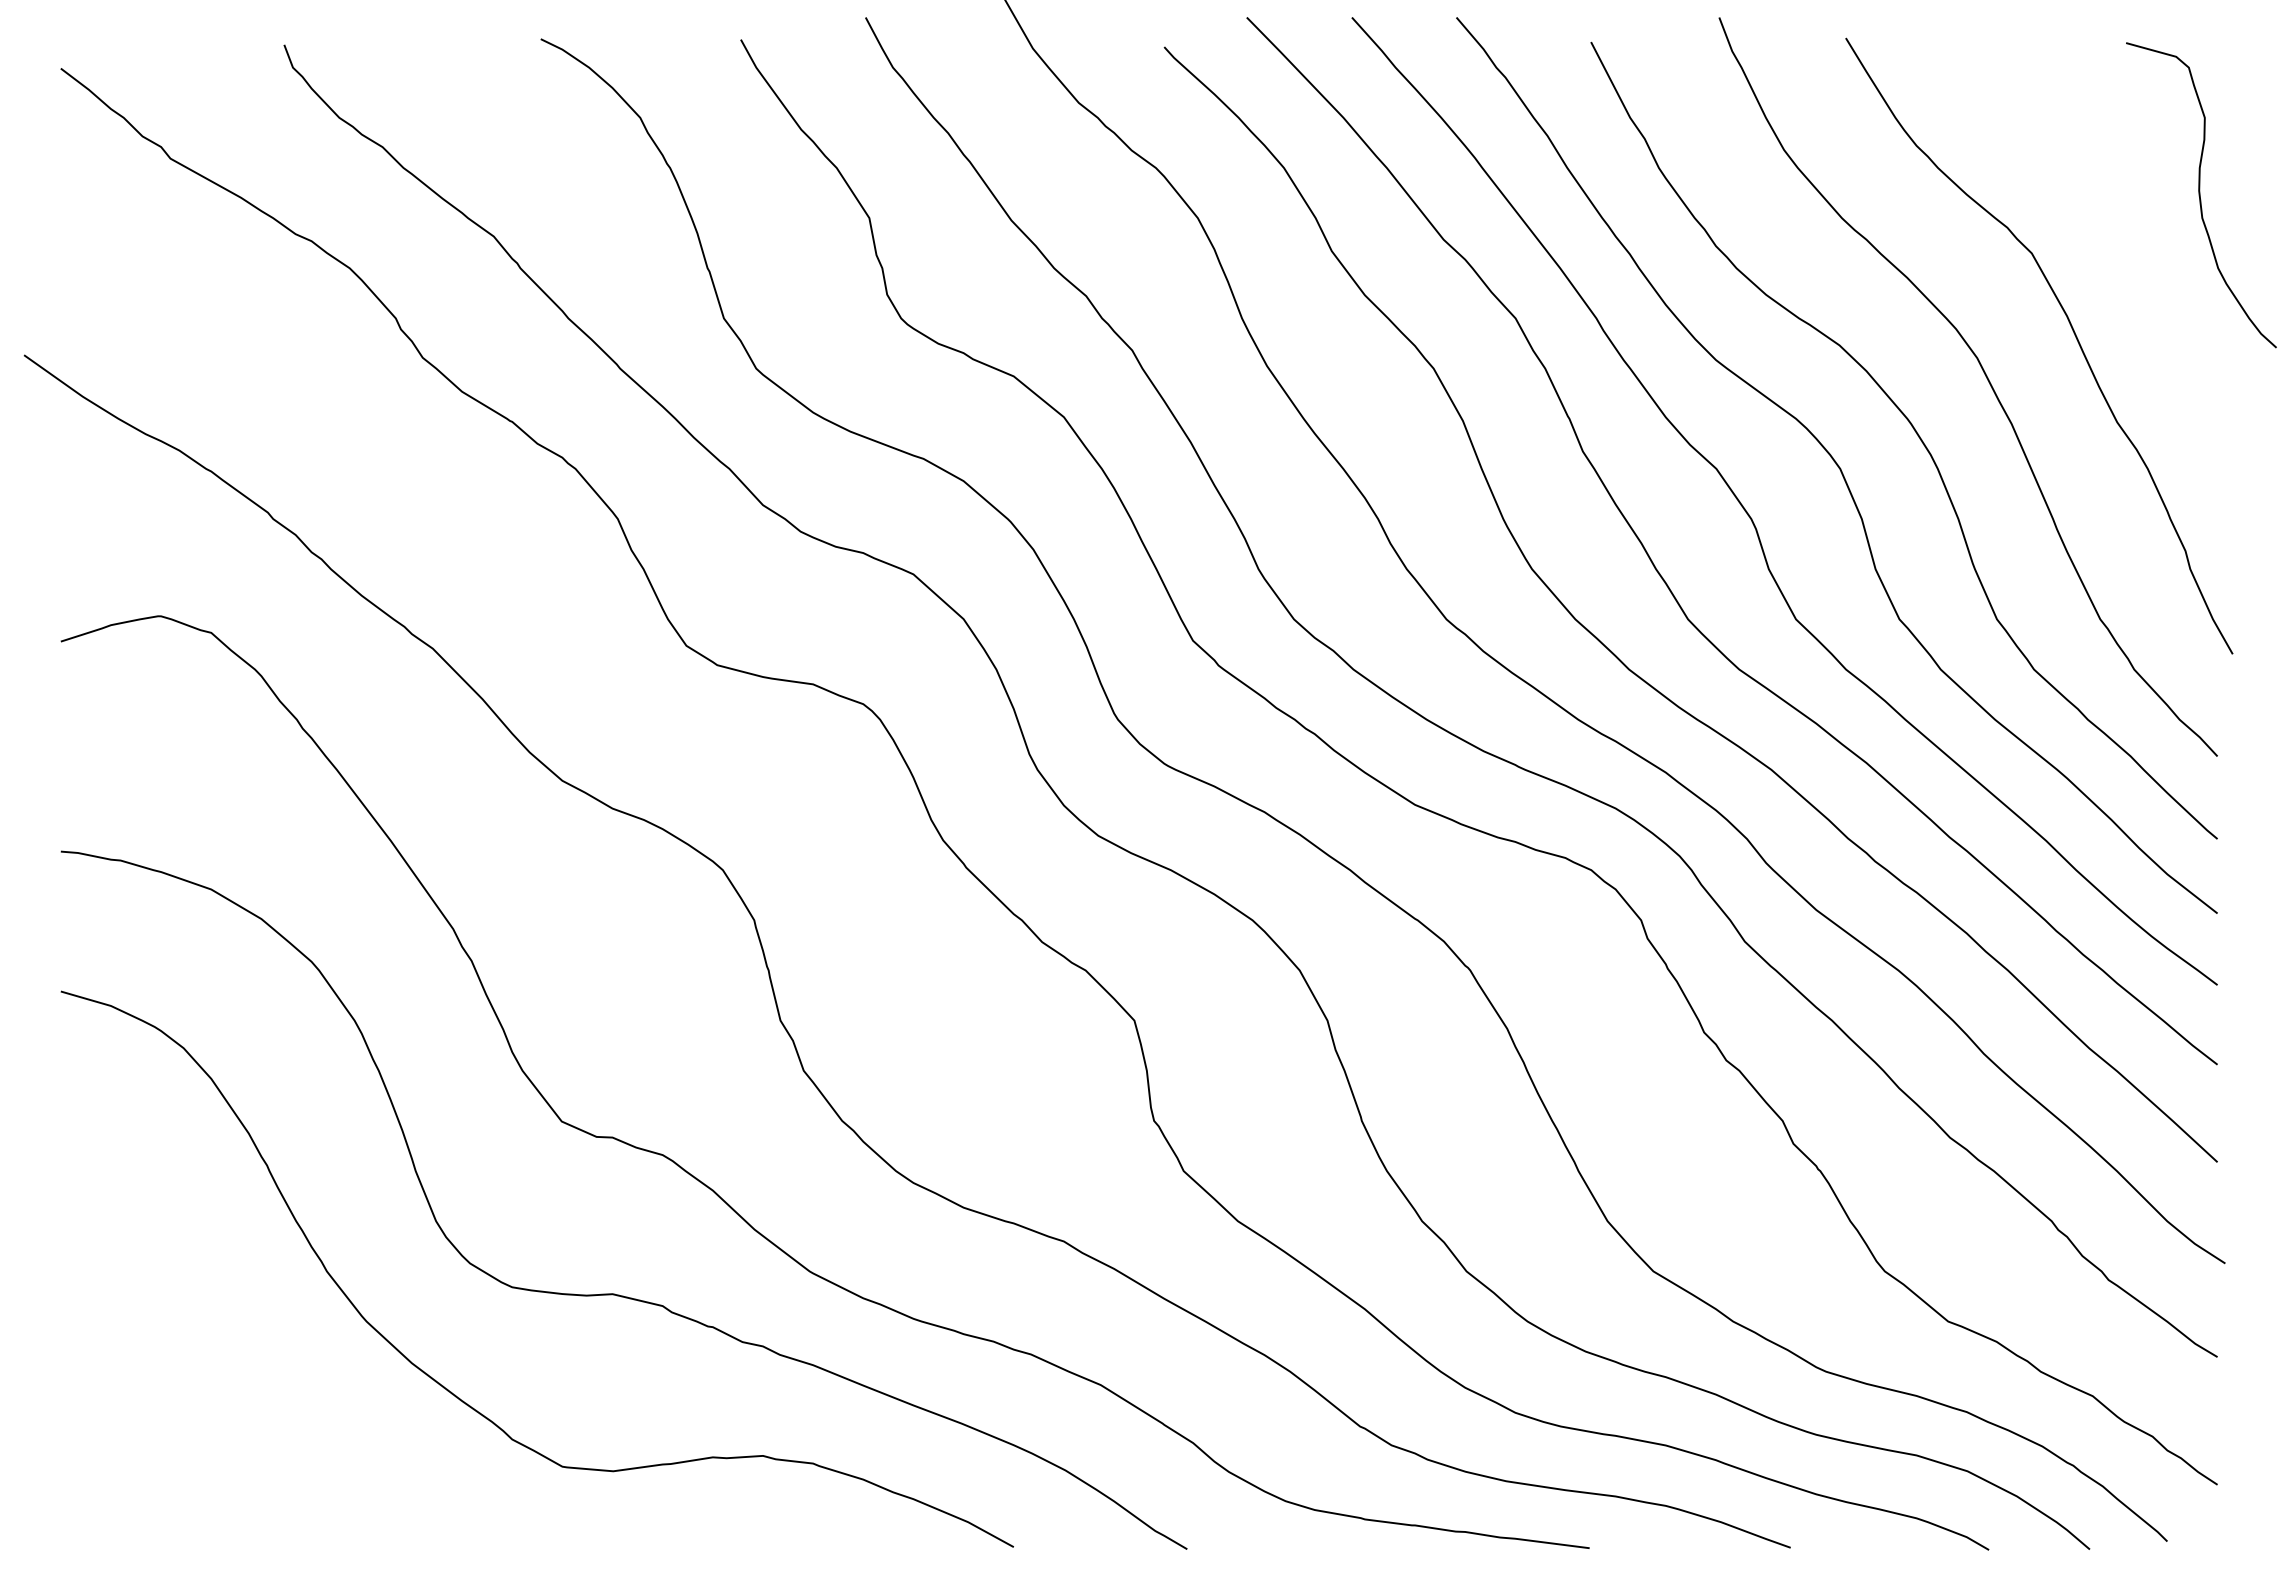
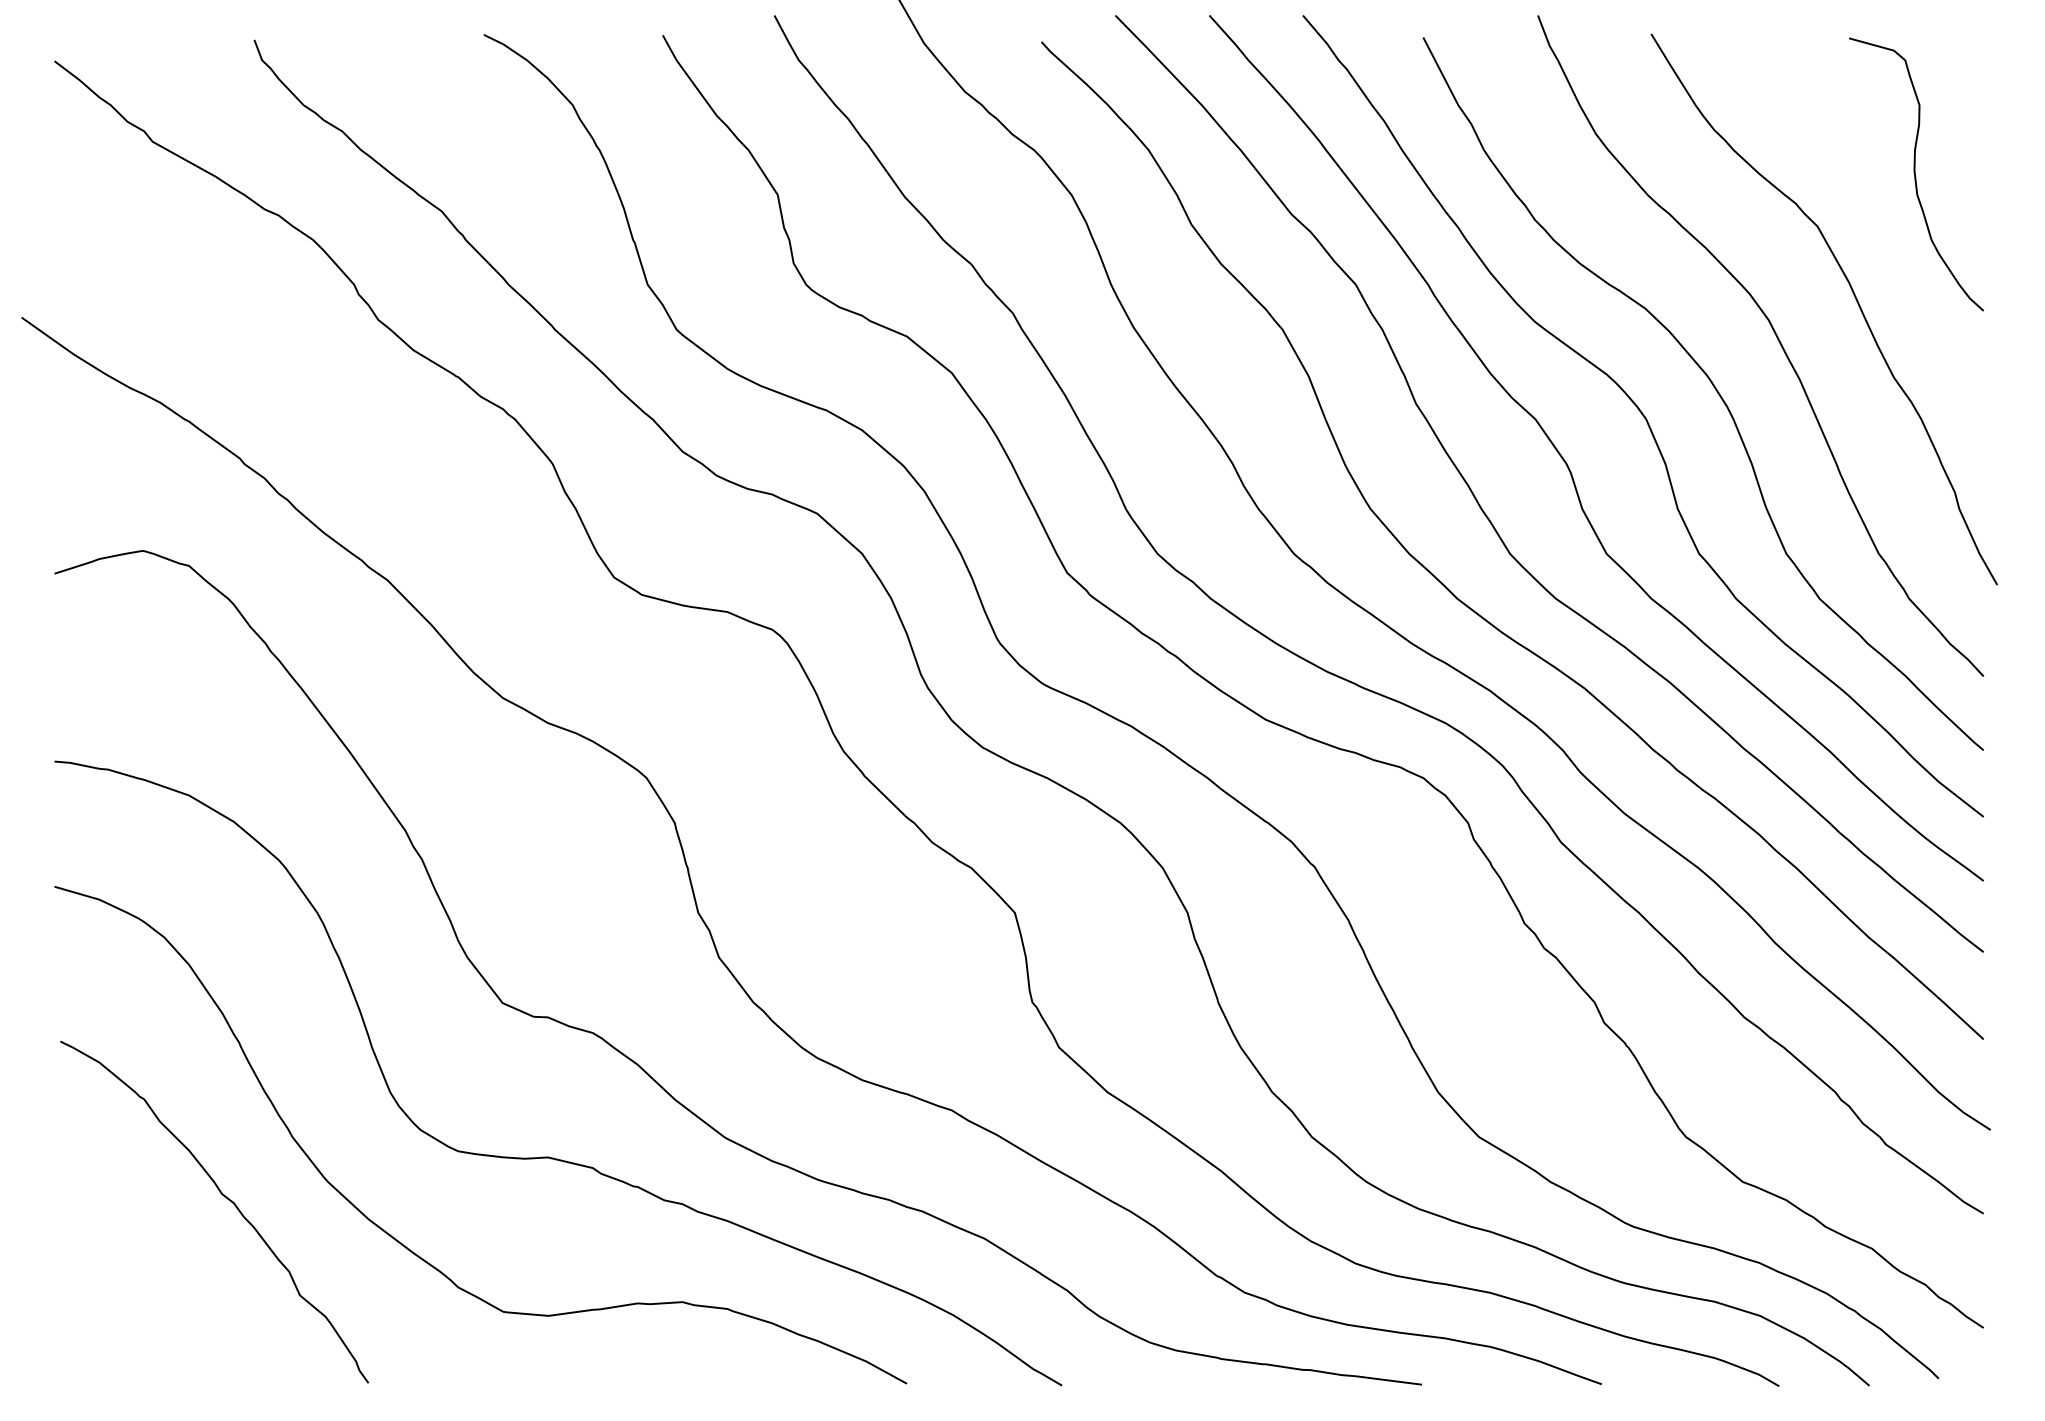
curve: (2200, 195) -> (1915, 174), moved
curve: (250, 1338) -> (224, 1197), added

